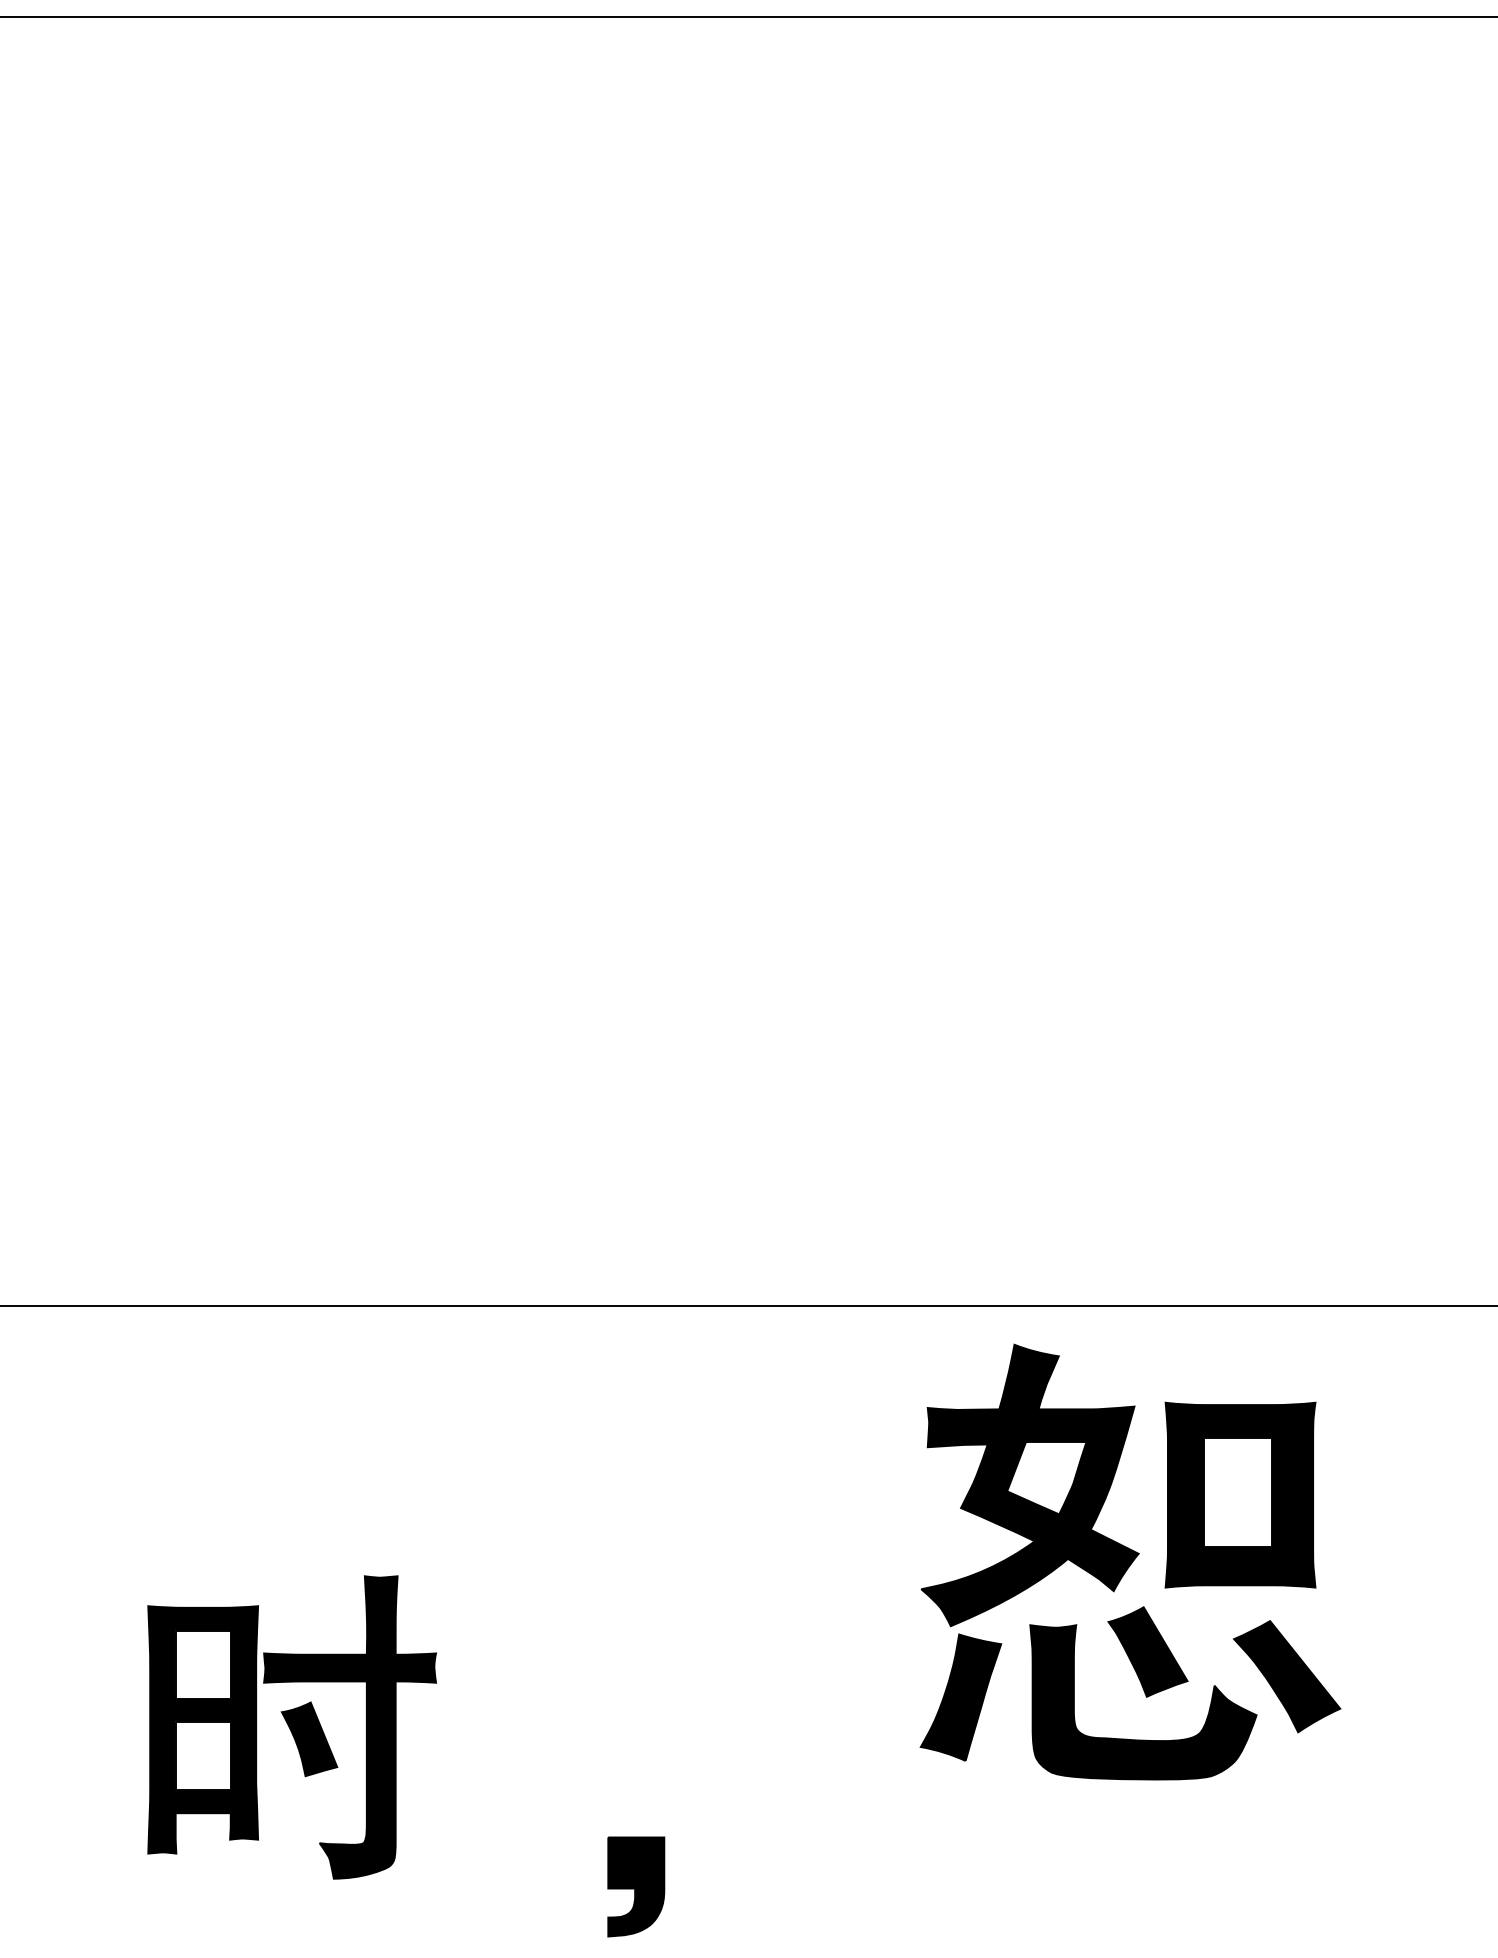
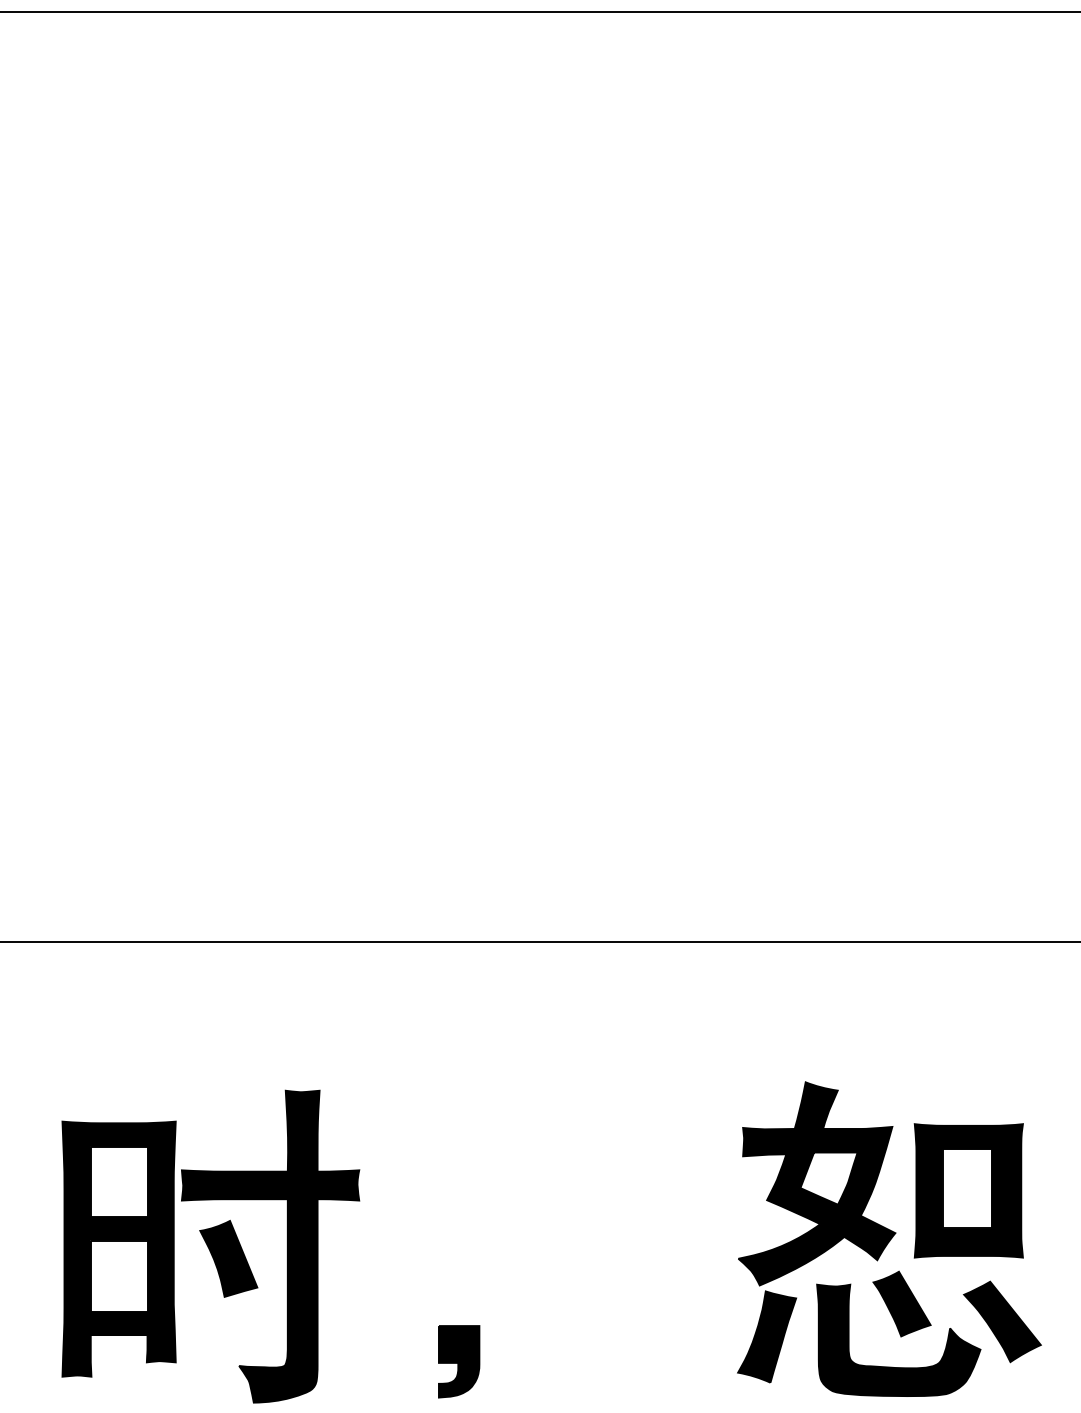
part: (1130, 1561) -> (889, 1238), moved
part: (291, 1727) -> (210, 1246), size x1.43

